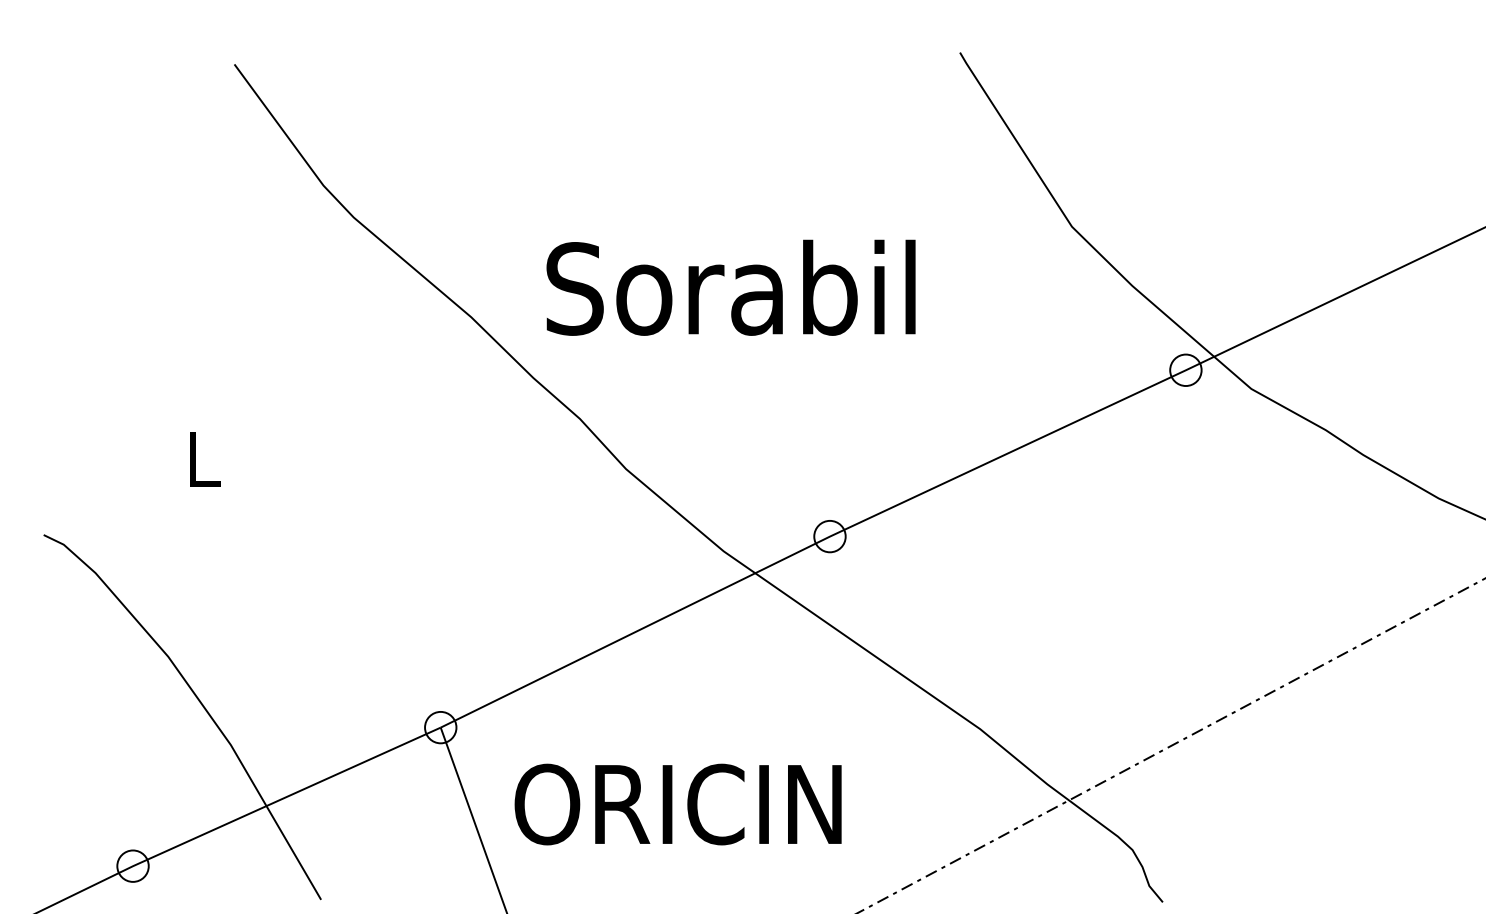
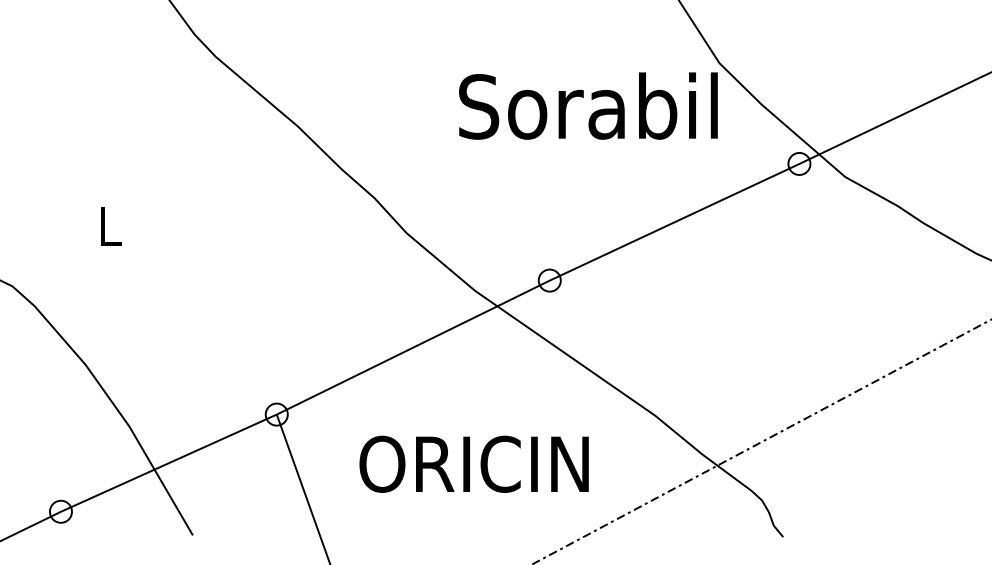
text: (730, 287) -> (588, 105), moved
text: (677, 804) -> (473, 464), moved

